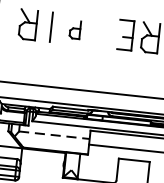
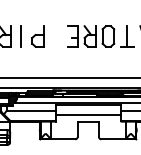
part: (74, 29) -> (37, 36), size x1.67
line: (54, 134) -> (31, 110), dashed -> solid

